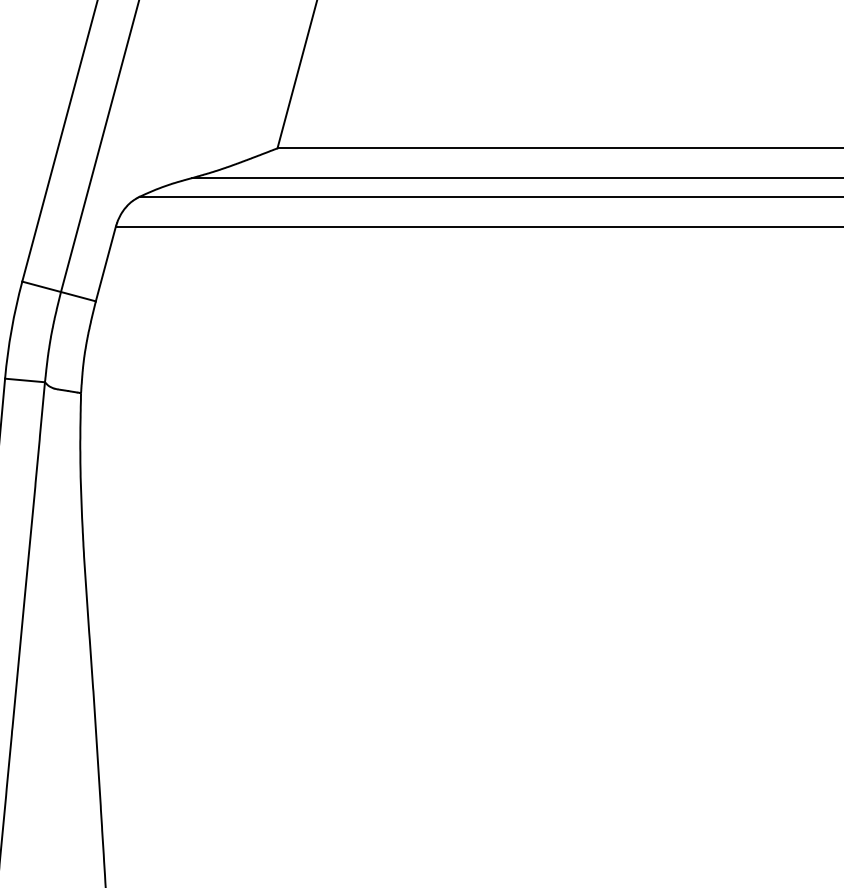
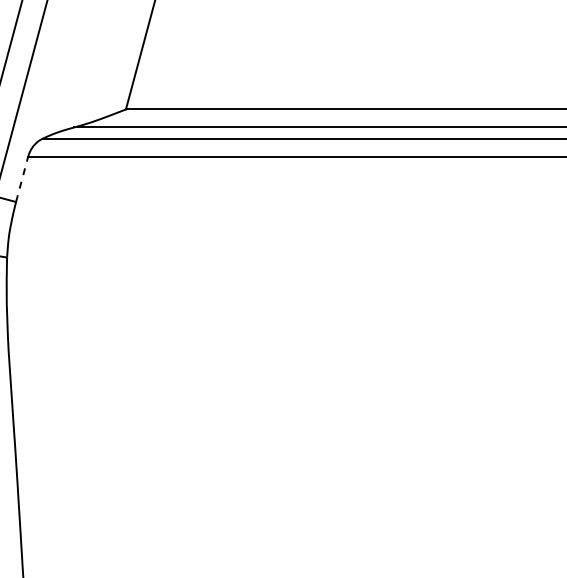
line: (106, 262) -> (22, 178), solid -> dashed

